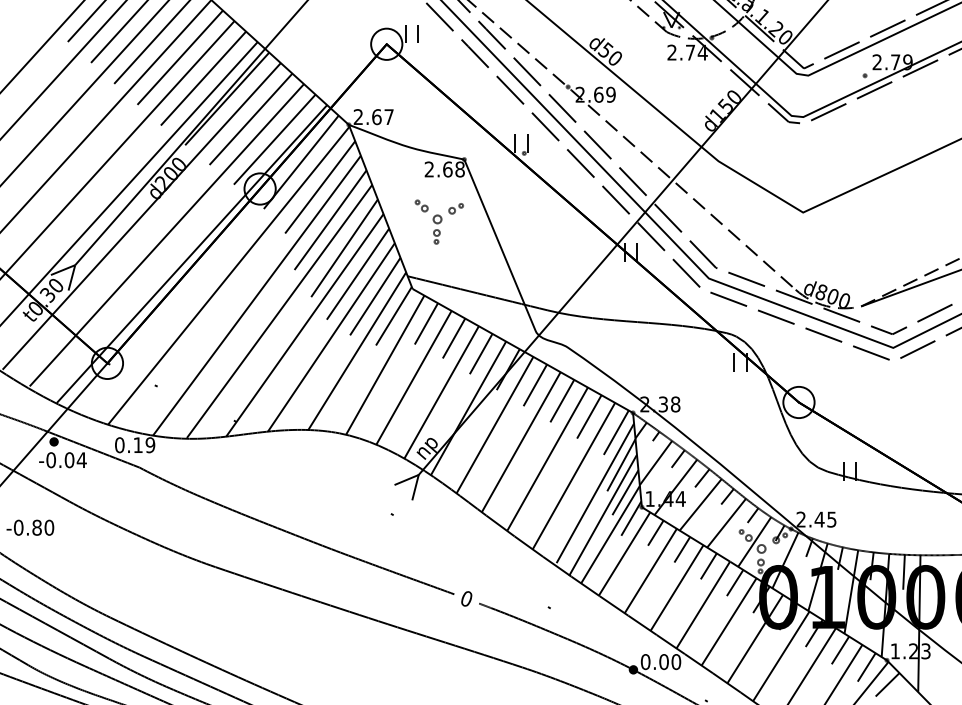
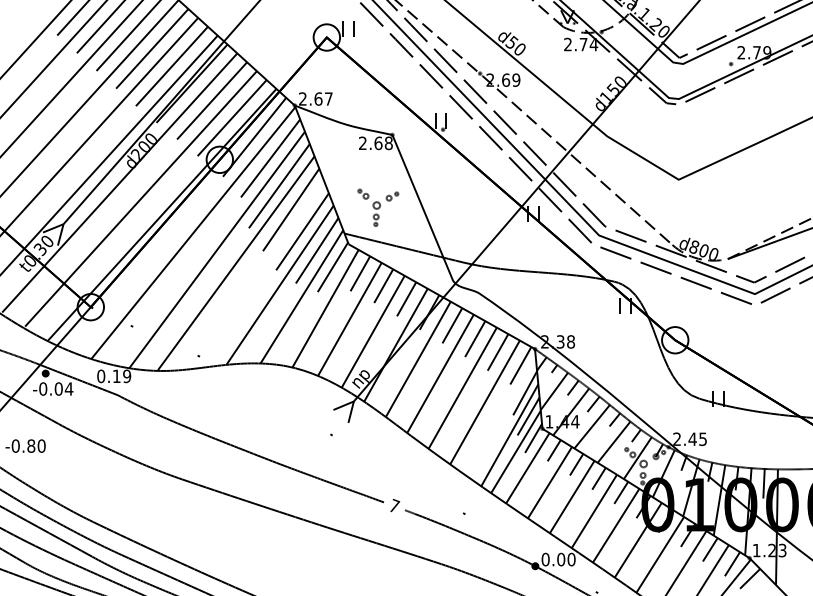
part: (439, 221) -> (378, 207), moved
line: (304, 325) -> (257, 275), removed
line: (594, 493) -> (502, 417), removed
text: (466, 598) -> (394, 505), 0 -> 7

